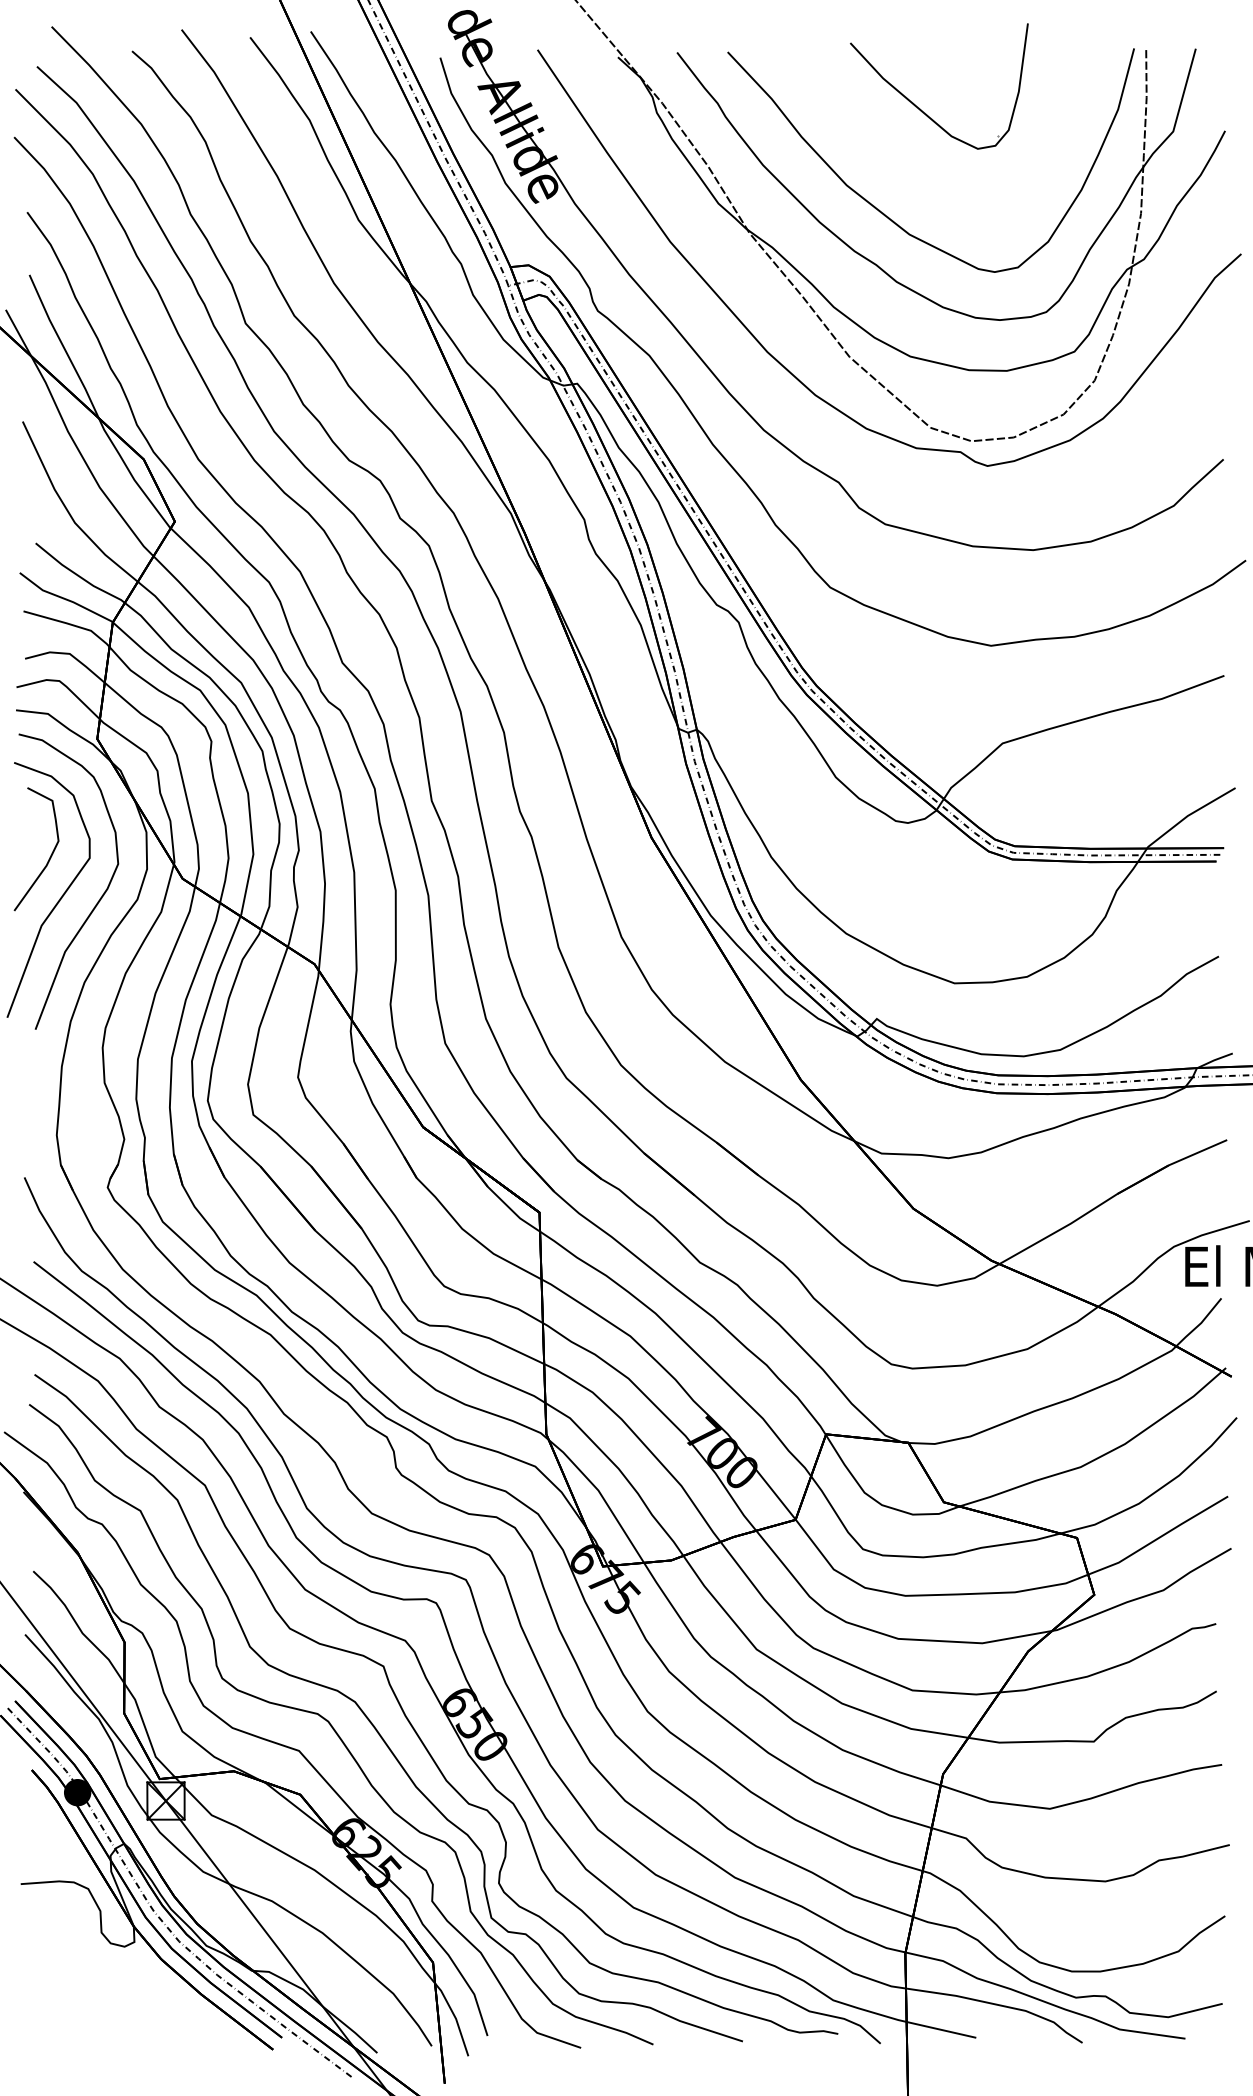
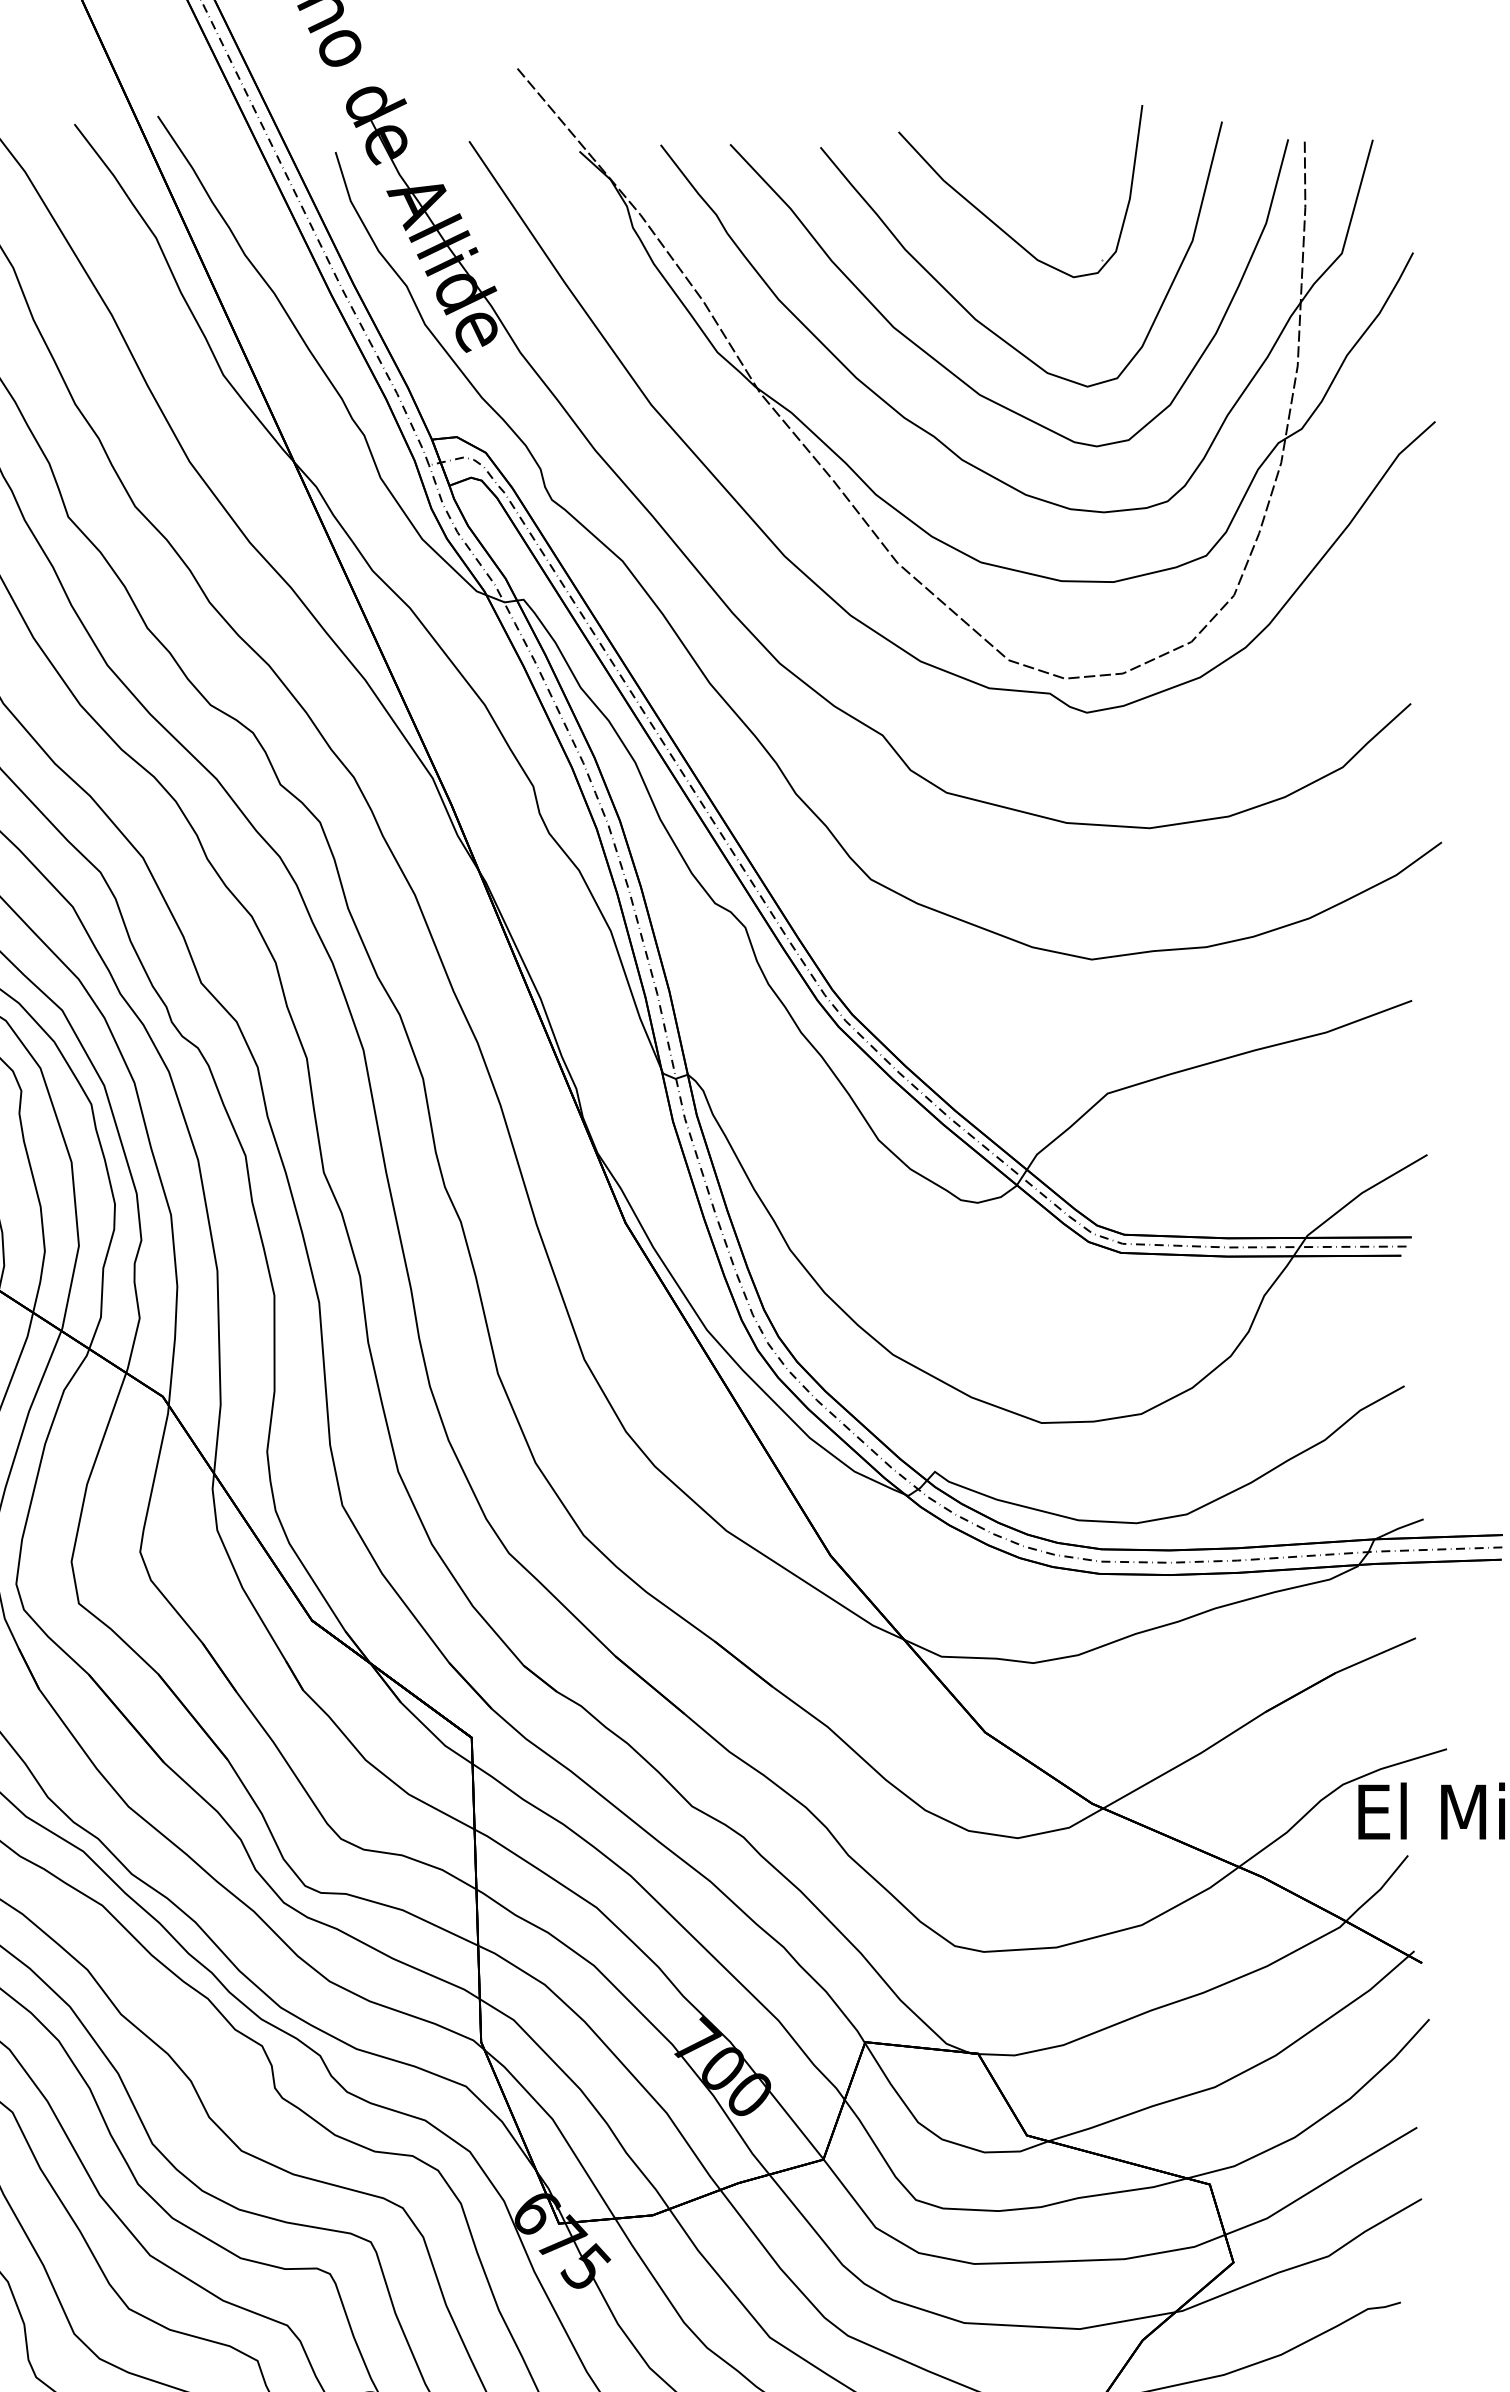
curve: (899, 171) -> (966, 308), added

